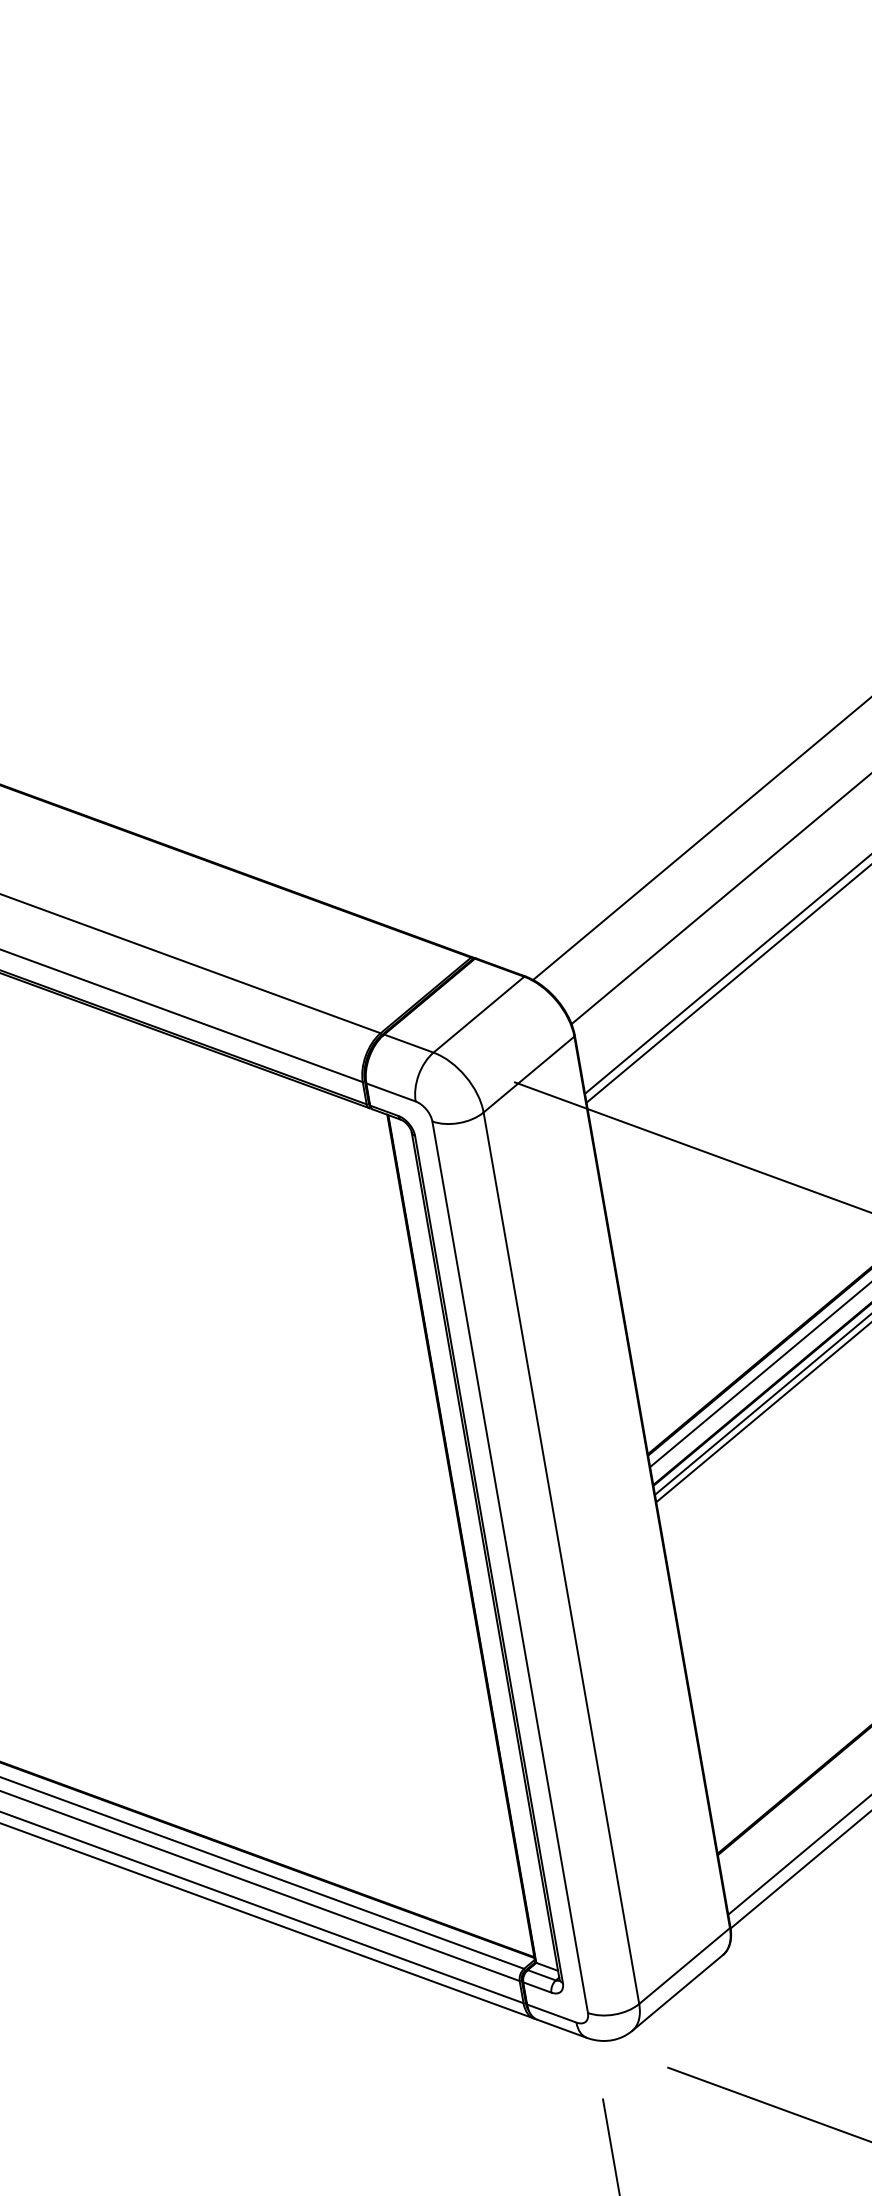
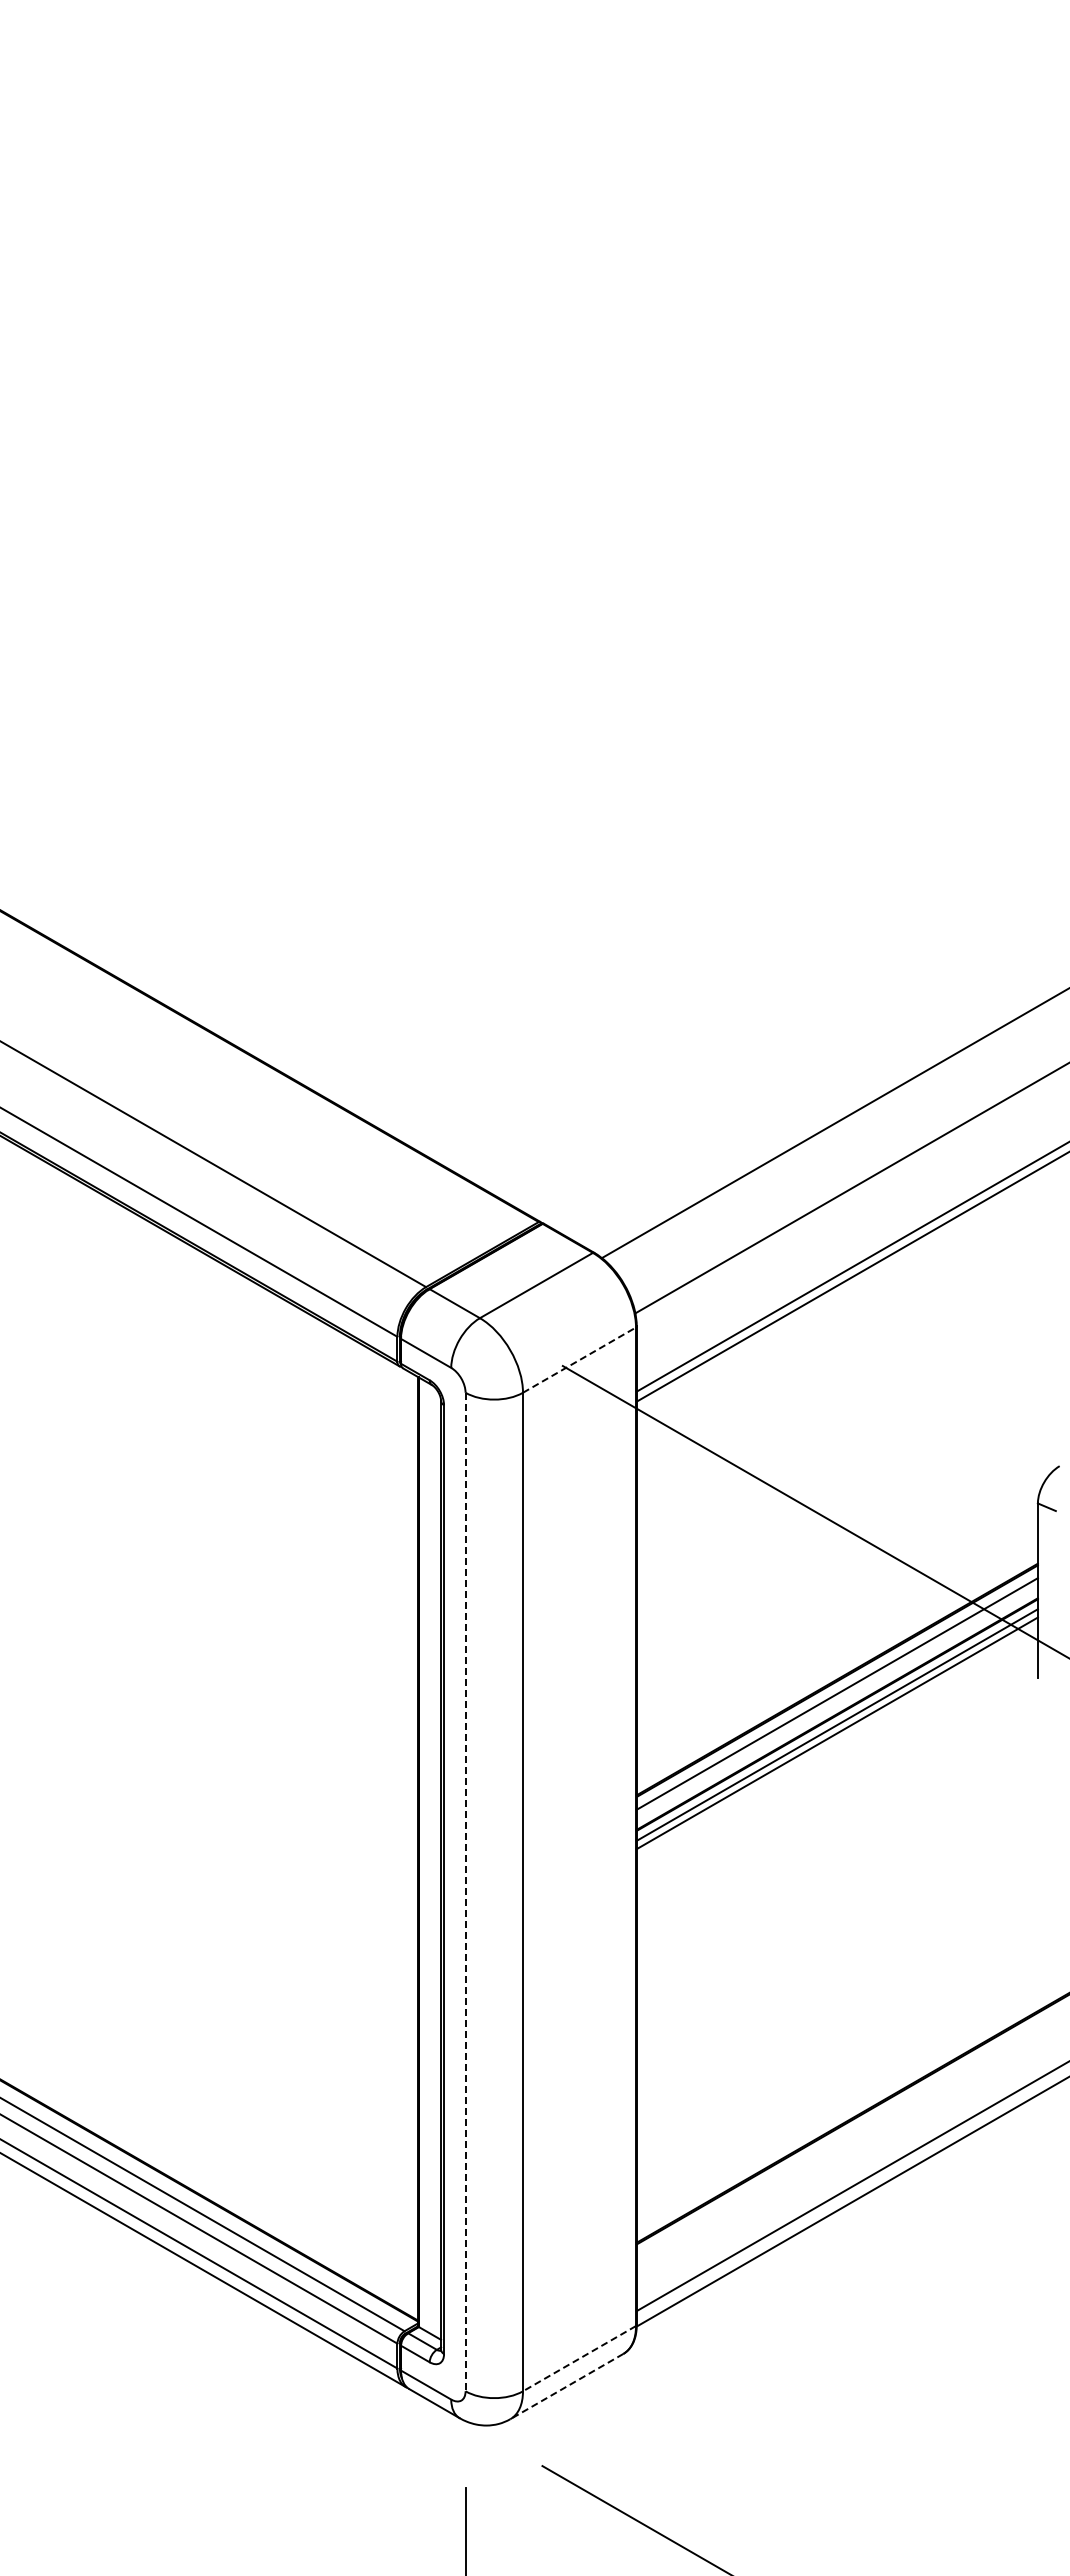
line: (528, 1074) -> (579, 1359), solid -> dashed
line: (510, 1567) -> (465, 1892), solid -> dashed
line: (684, 1965) -> (579, 2358), solid -> dashed
line: (677, 1992) -> (566, 2386), solid -> dashed

